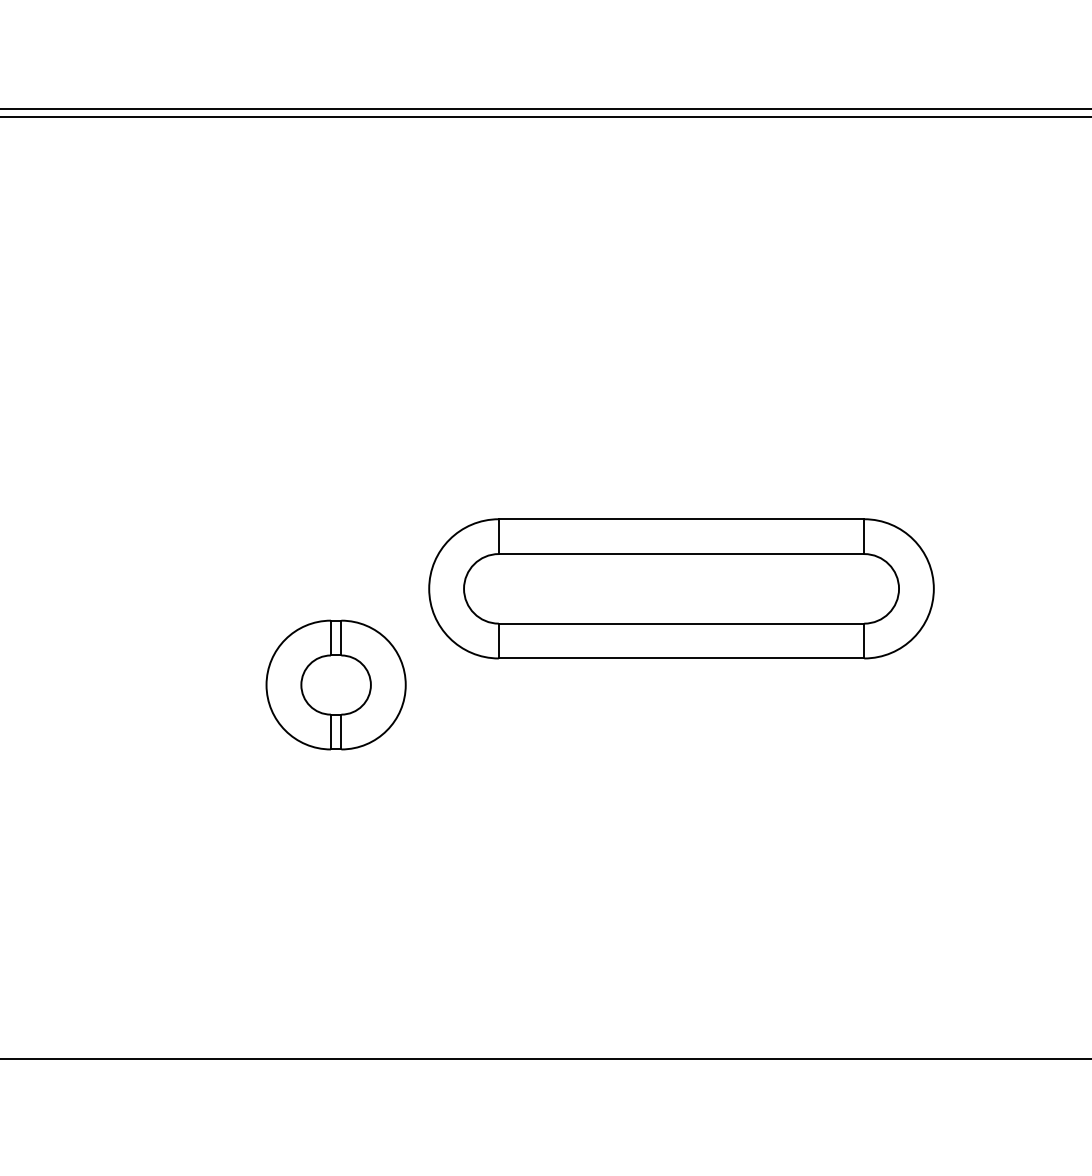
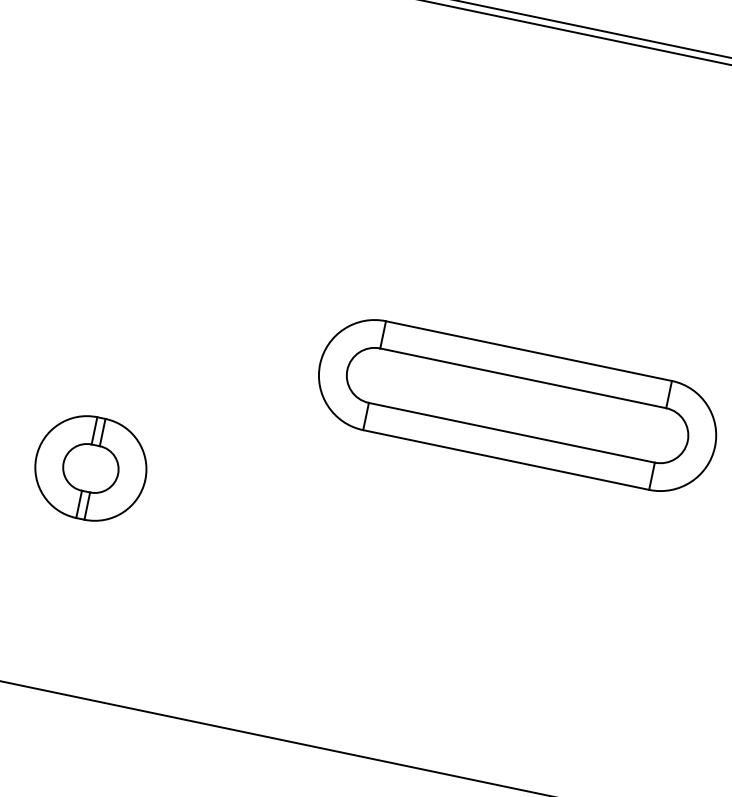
part: (335, 684) -> (90, 467), moved

